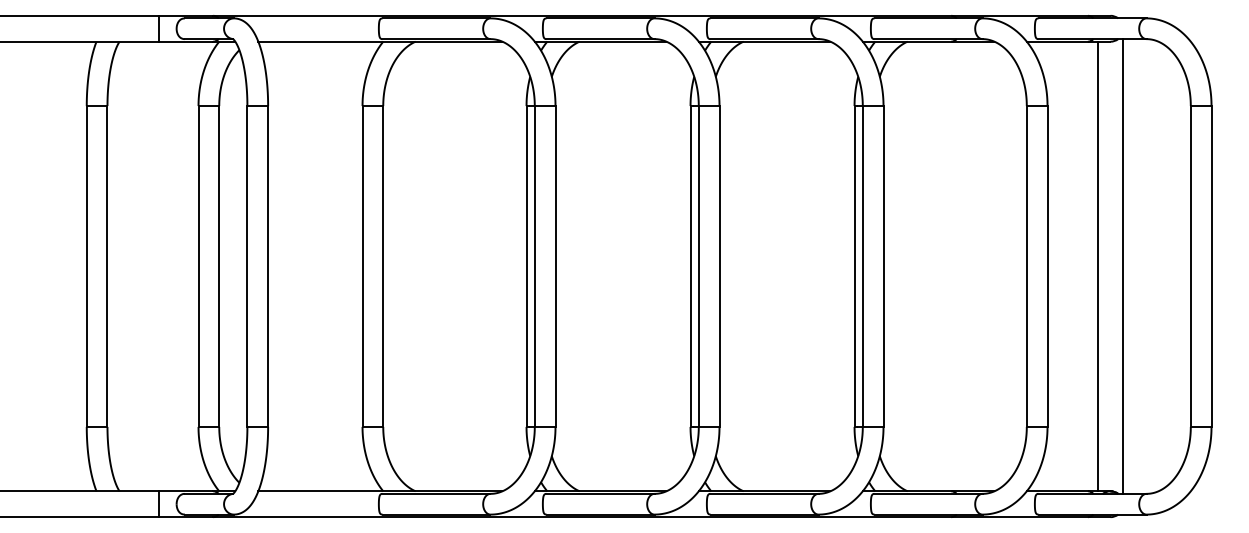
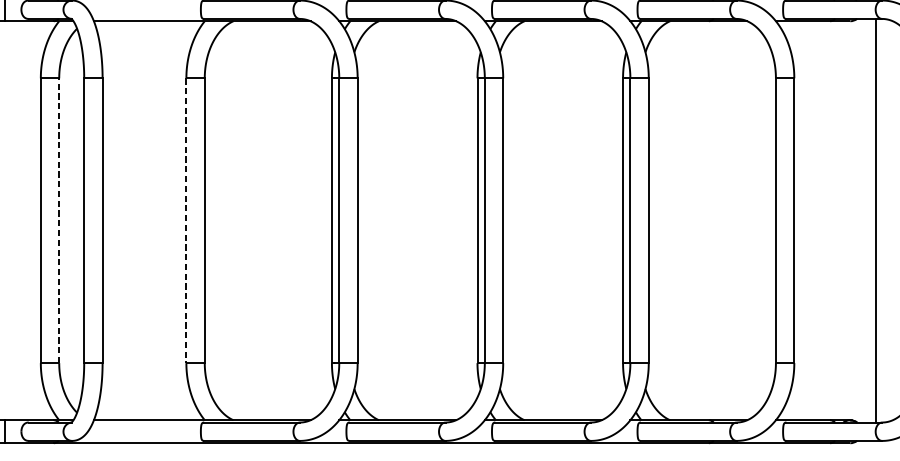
line: (219, 266) -> (59, 220), solid -> dashed
line: (362, 266) -> (186, 220), solid -> dashed
line: (1097, 266) -> (838, 220), removed
line: (1123, 266) -> (875, 220), moved

